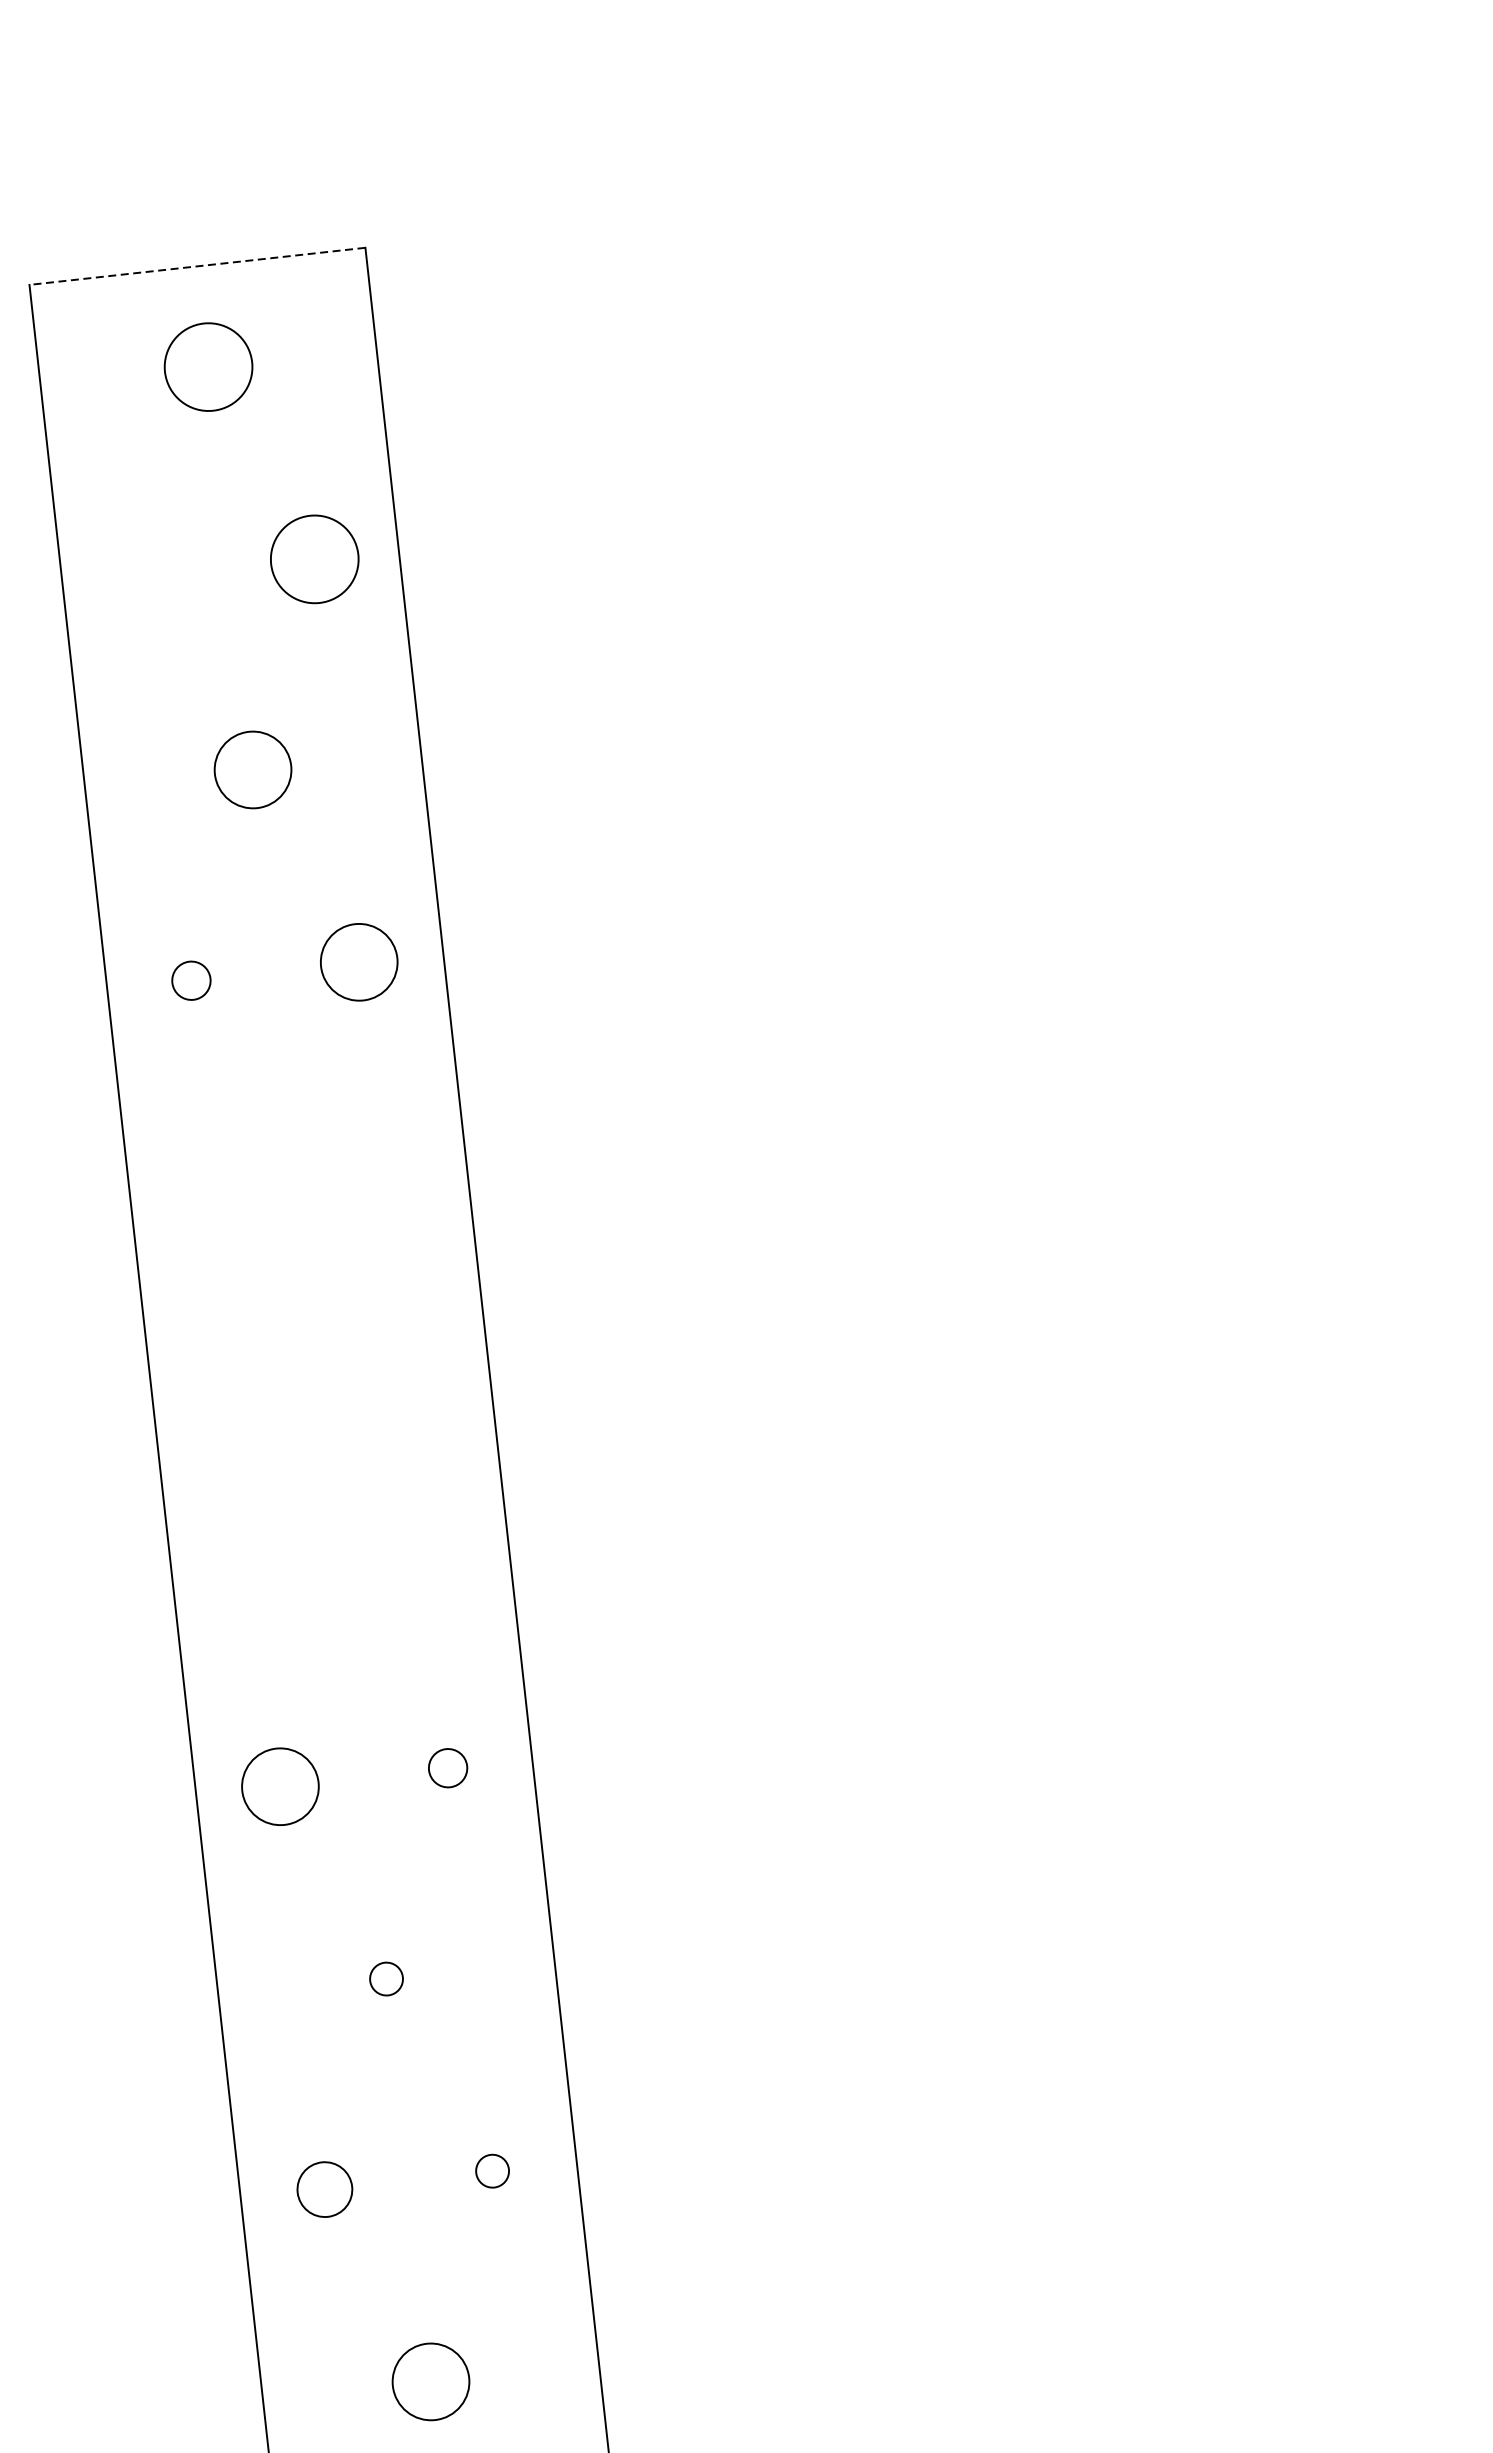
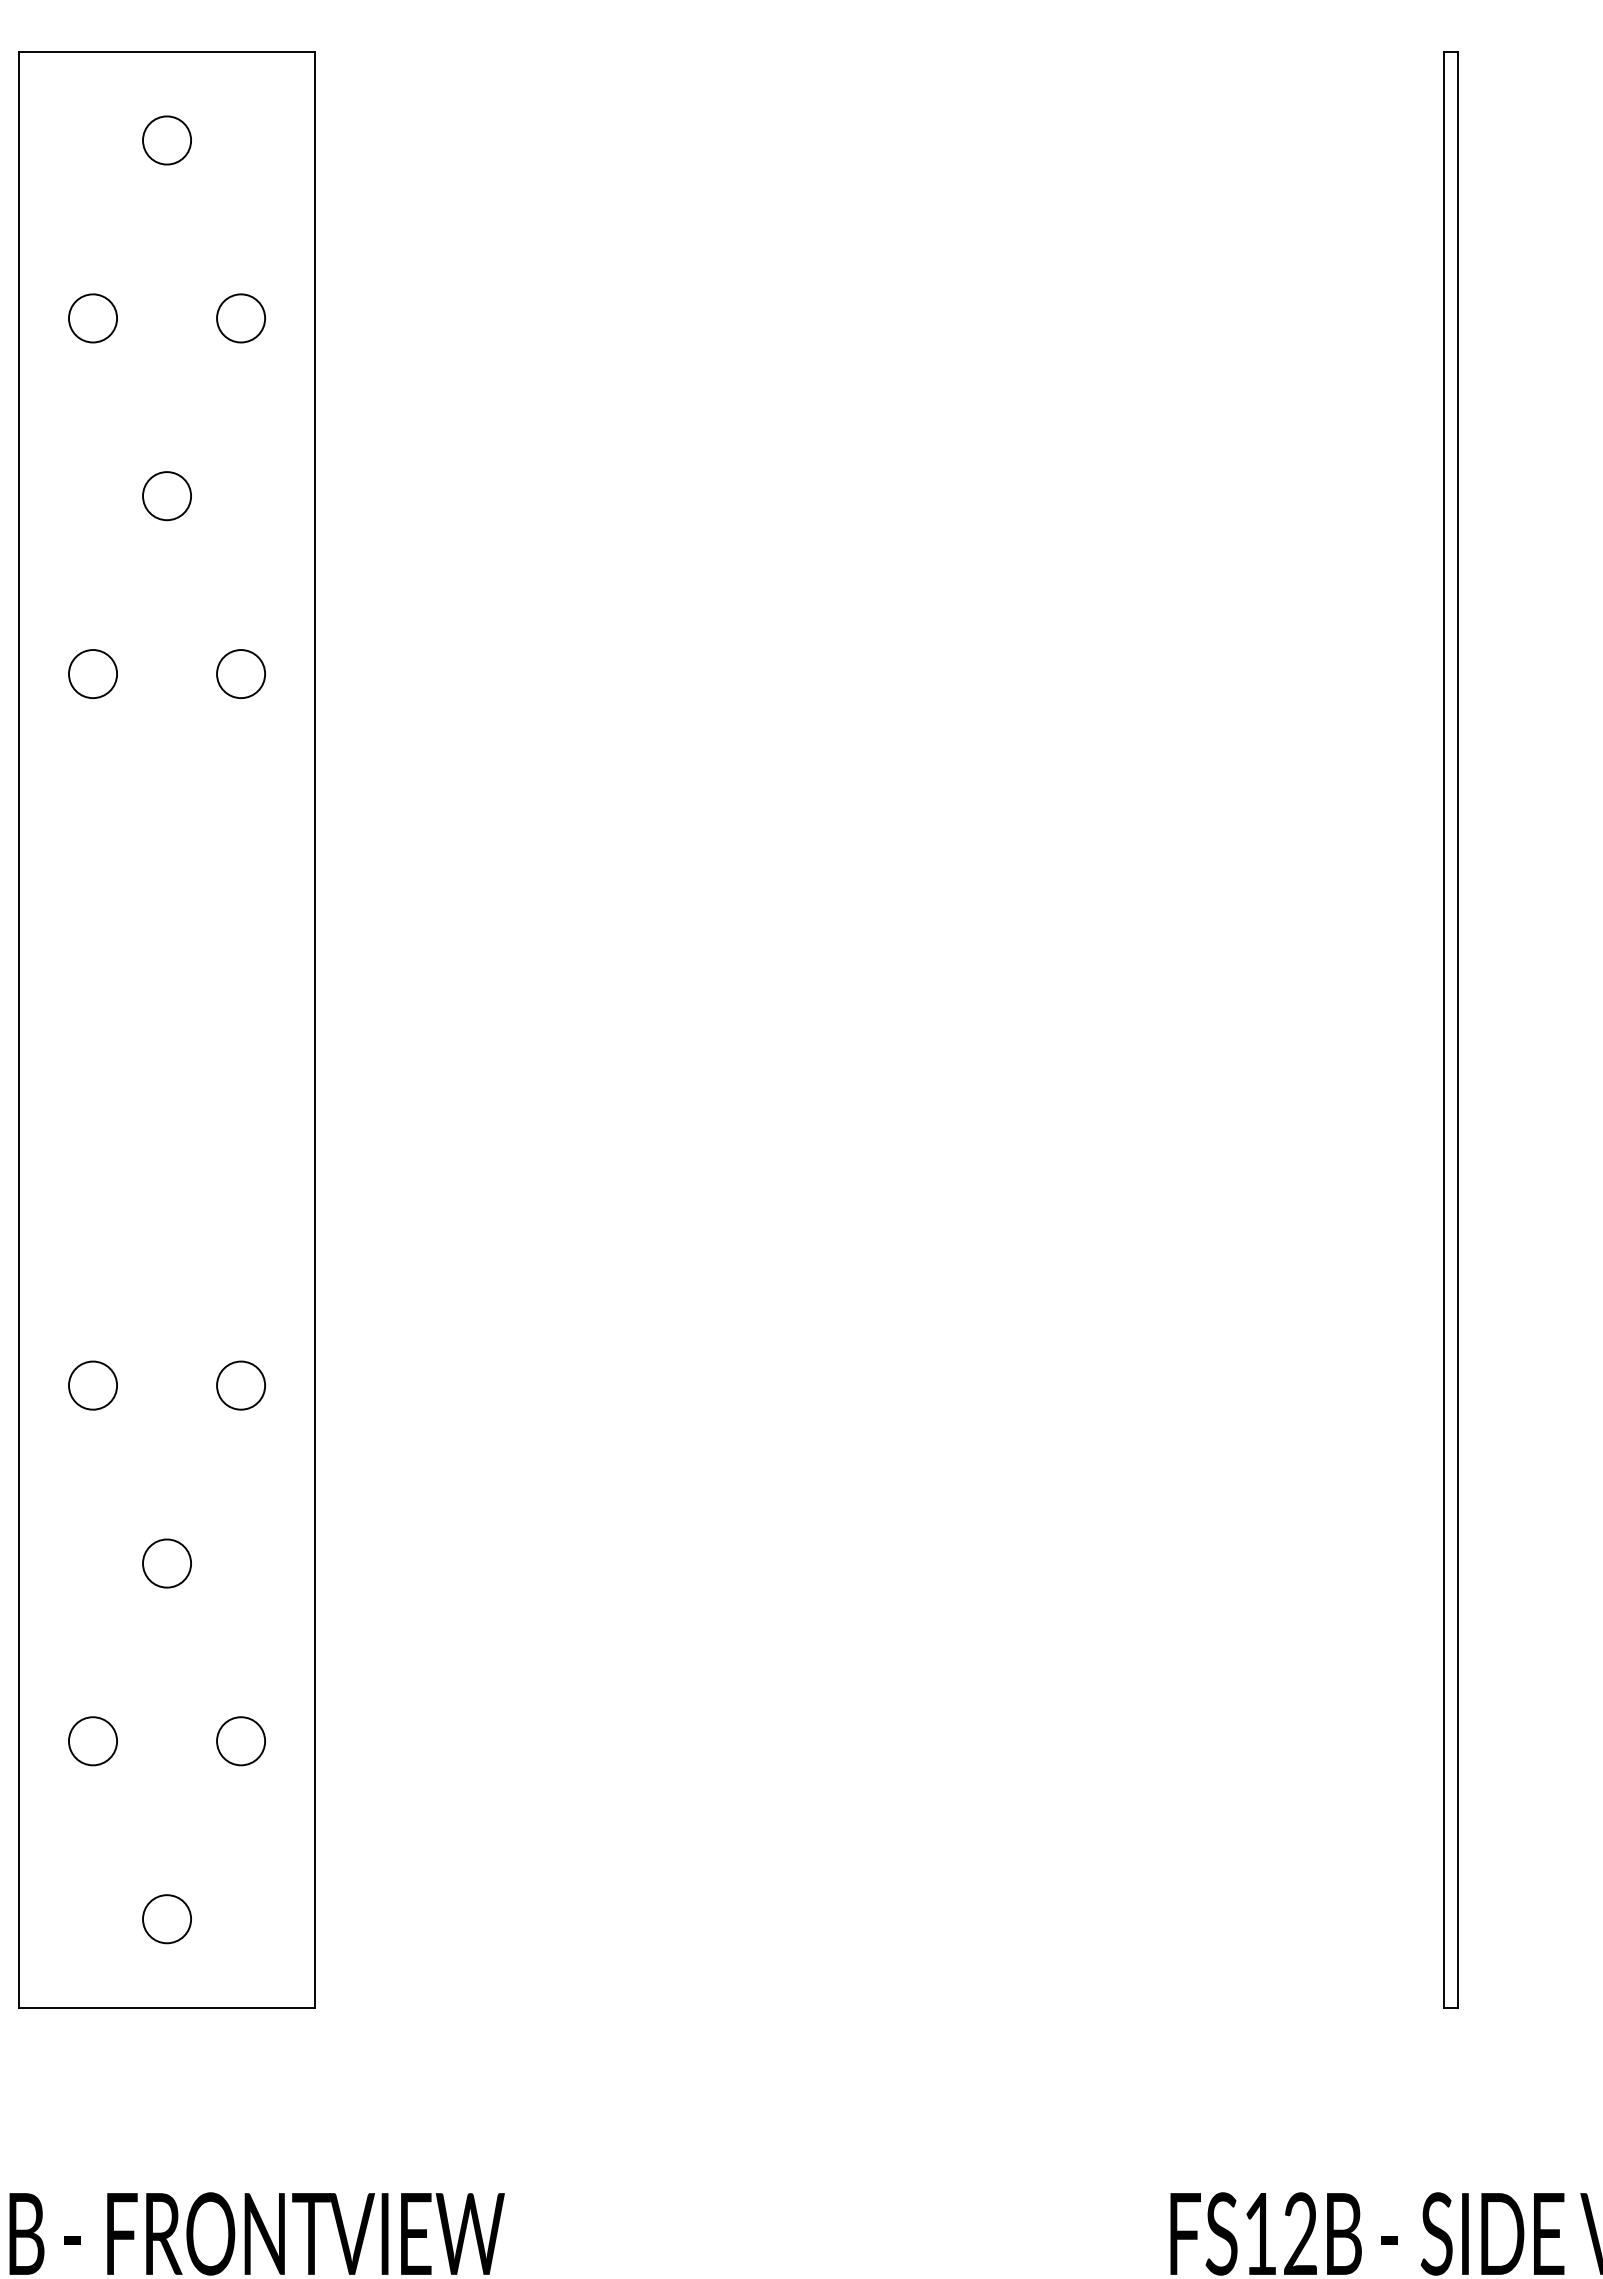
line: (196, 266) -> (166, 51), dashed -> solid
circle: (209, 367) -> (167, 140), size x0.62
circle: (314, 559) -> (240, 318), size x0.62
circle: (146, 578) -> (92, 318), added
circle: (253, 770) -> (167, 496), size x0.71
circle: (358, 961) -> (240, 673), size x0.71
circle: (190, 980) -> (92, 673), size x1.43
circle: (447, 1768) -> (240, 1385), size x1.43
circle: (280, 1786) -> (93, 1385), size x0.71
circle: (387, 1978) -> (167, 1563), size x1.67
circle: (491, 2171) -> (240, 1741), size x1.67
circle: (431, 2382) -> (167, 1919), size x0.71

